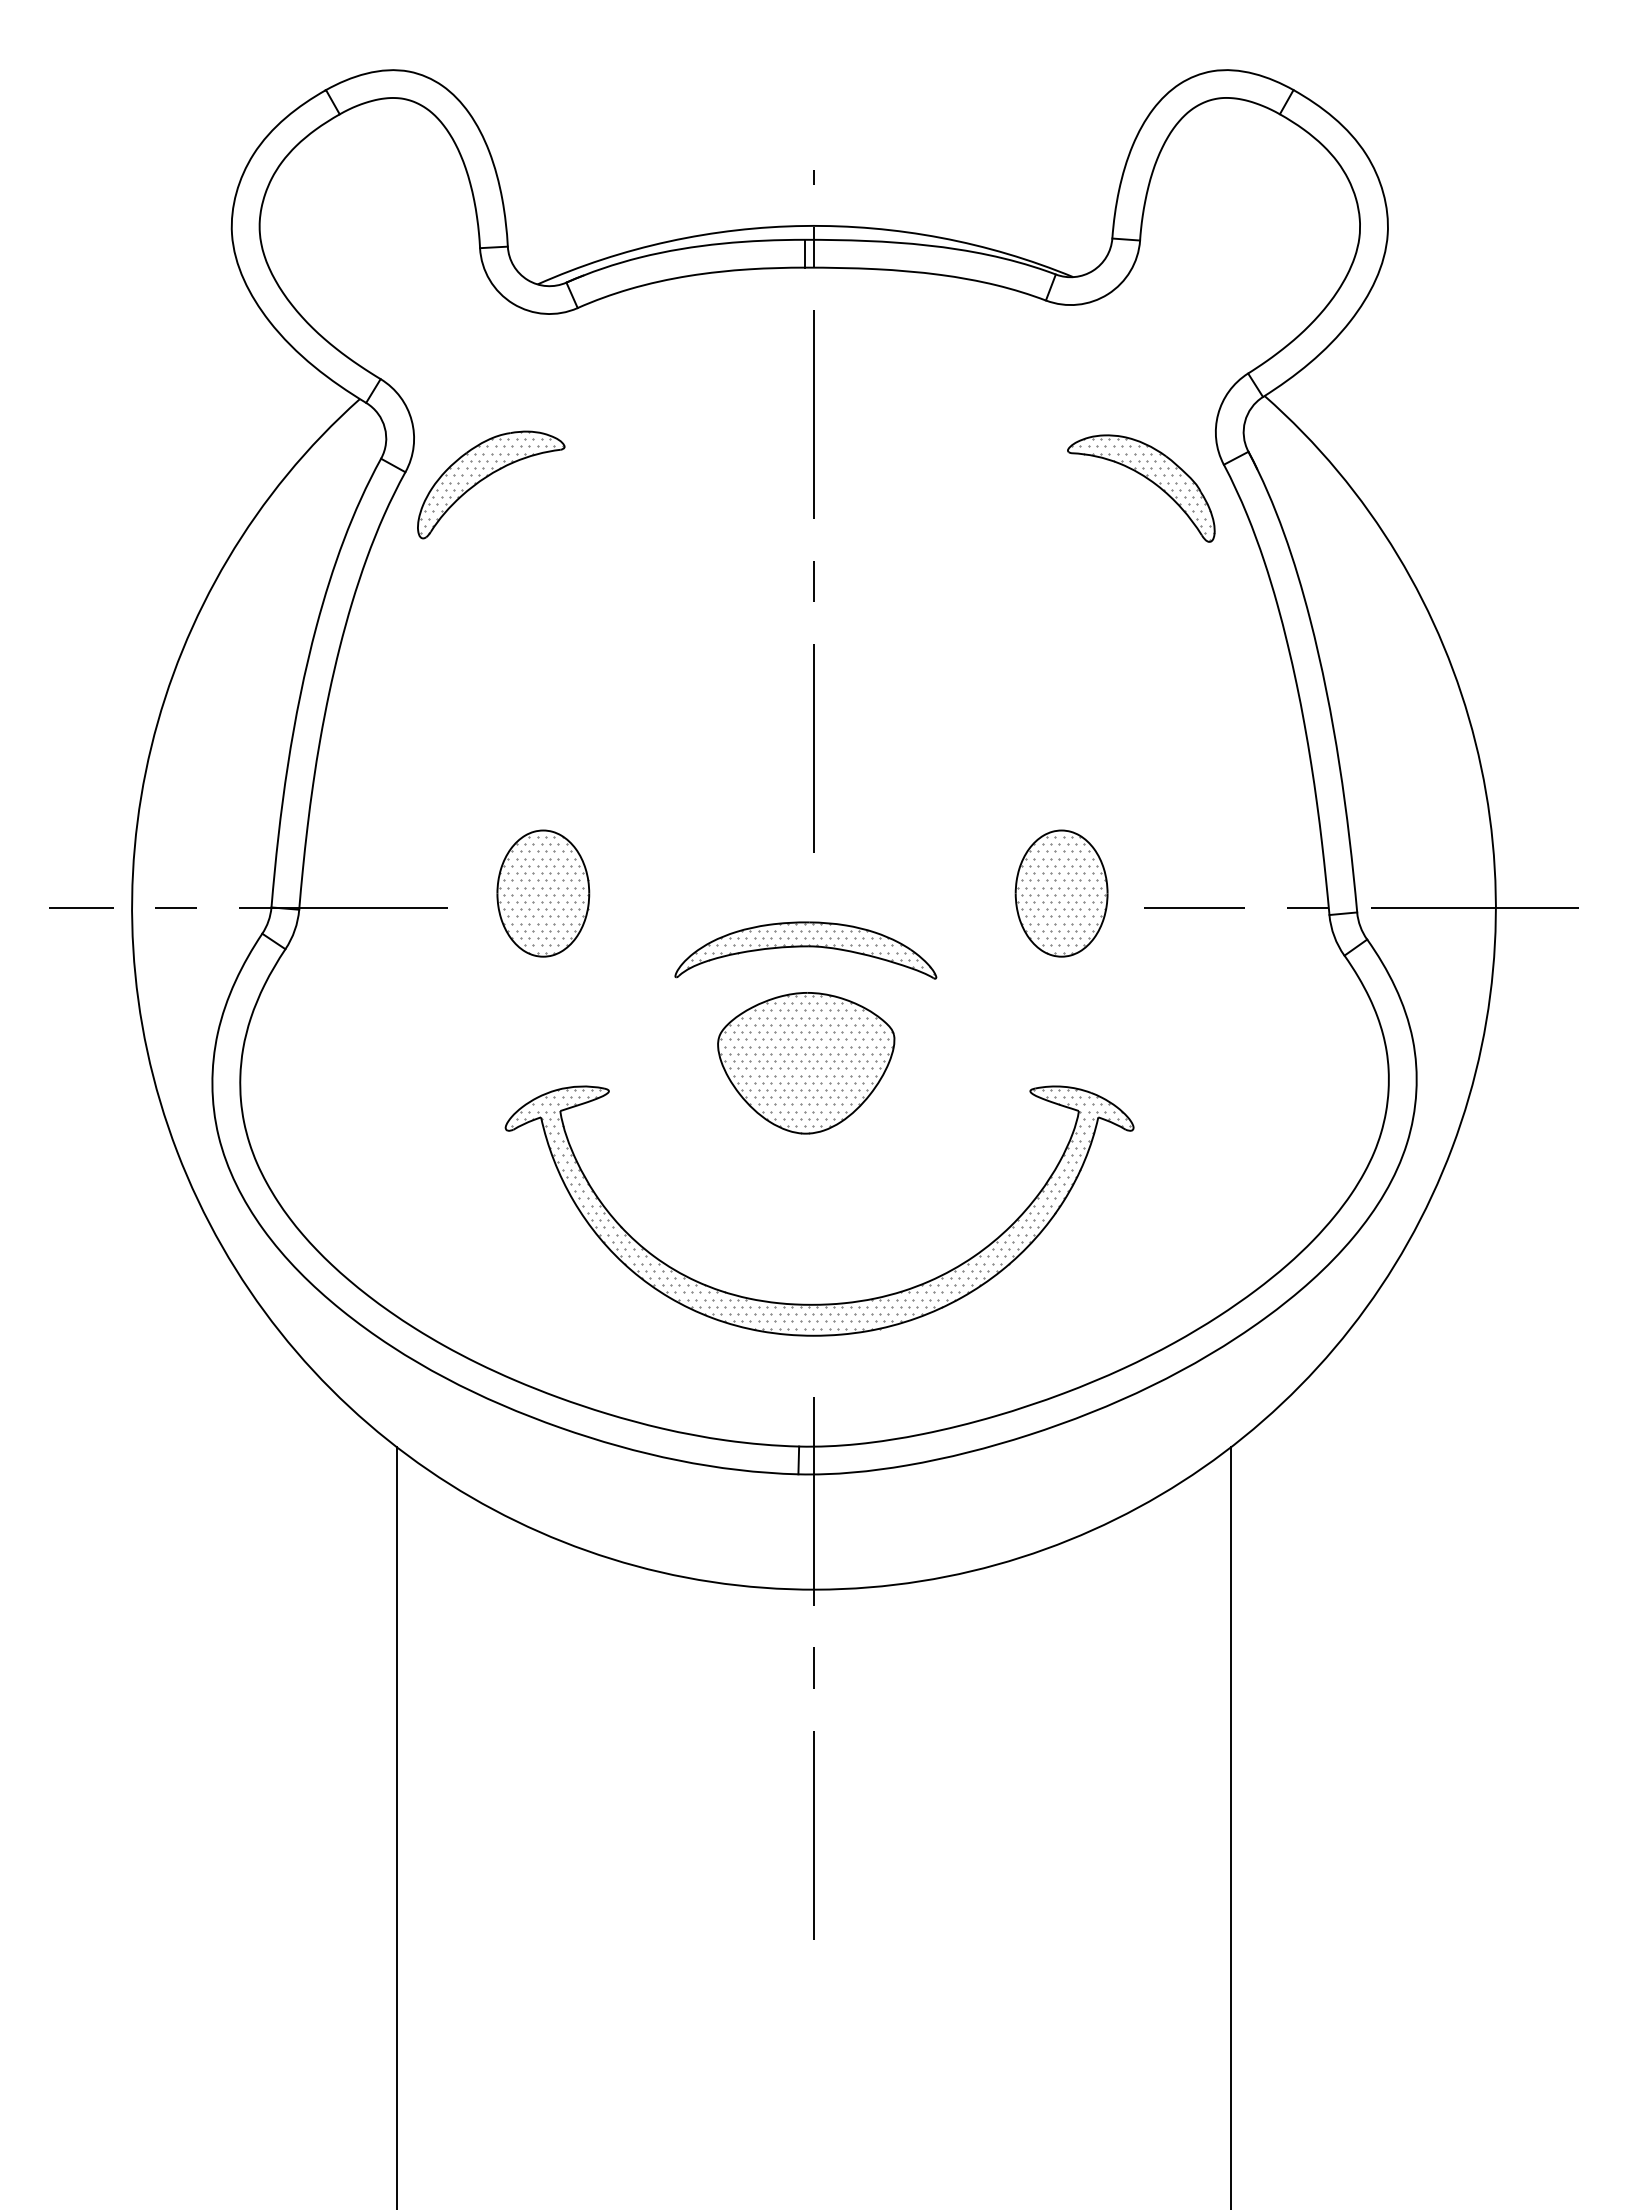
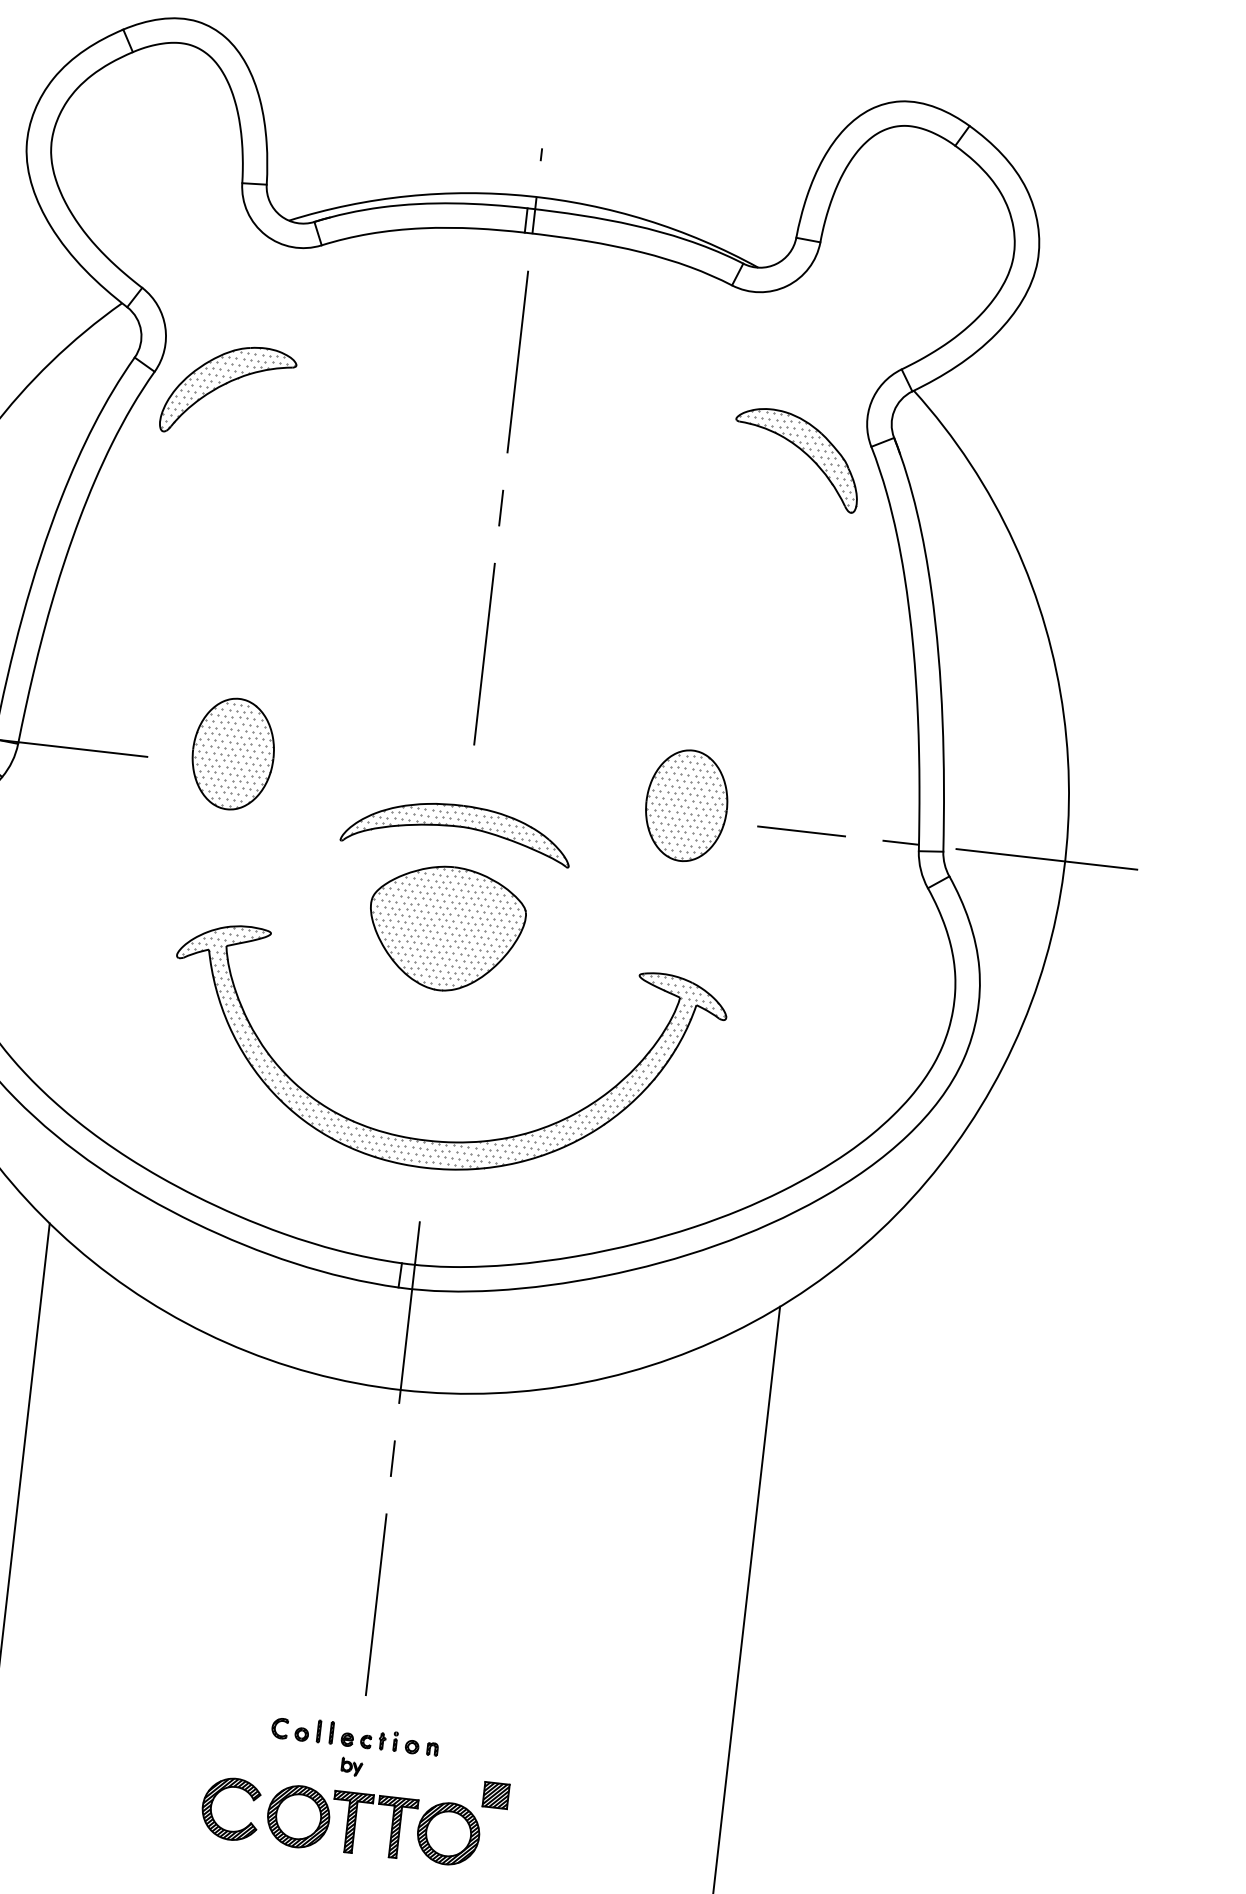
part: (815, 2046) -> (356, 1789), added

